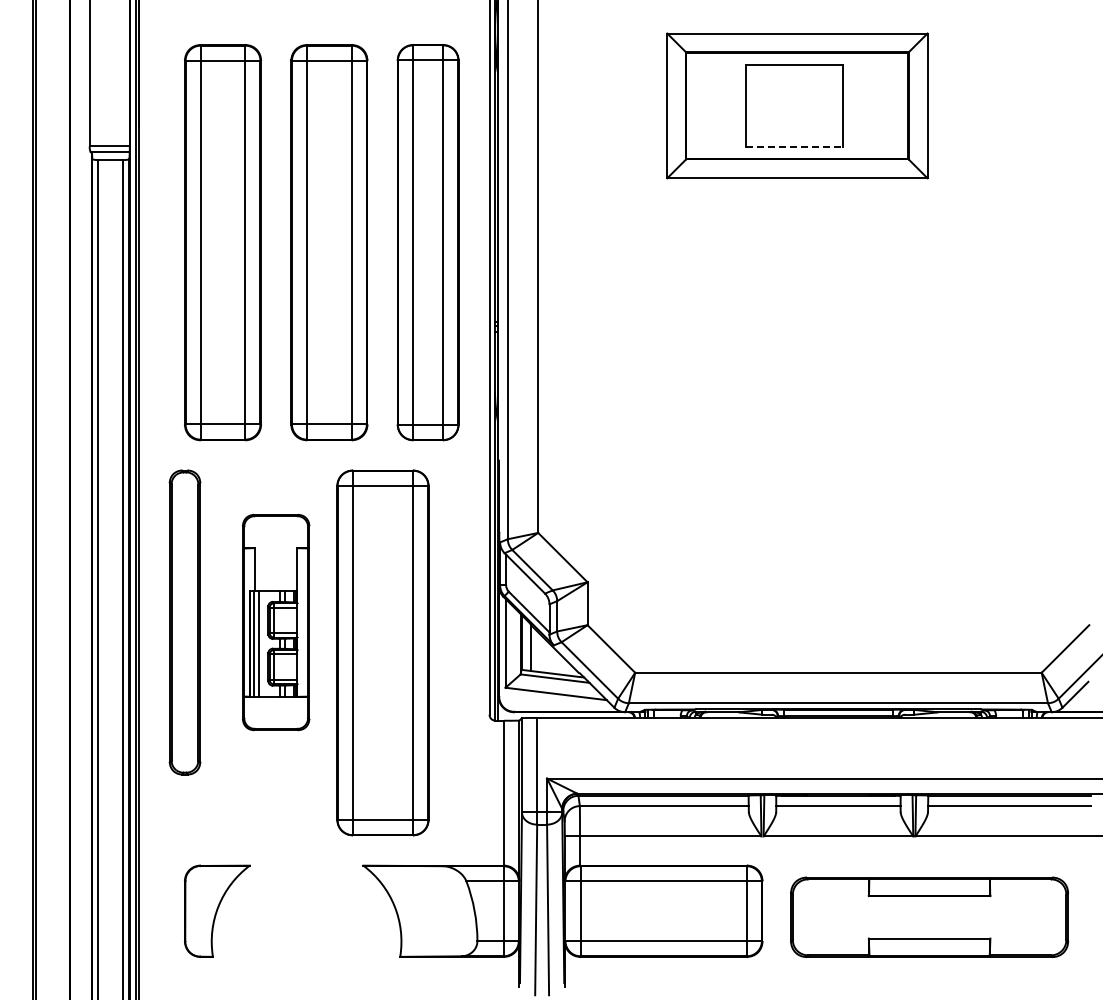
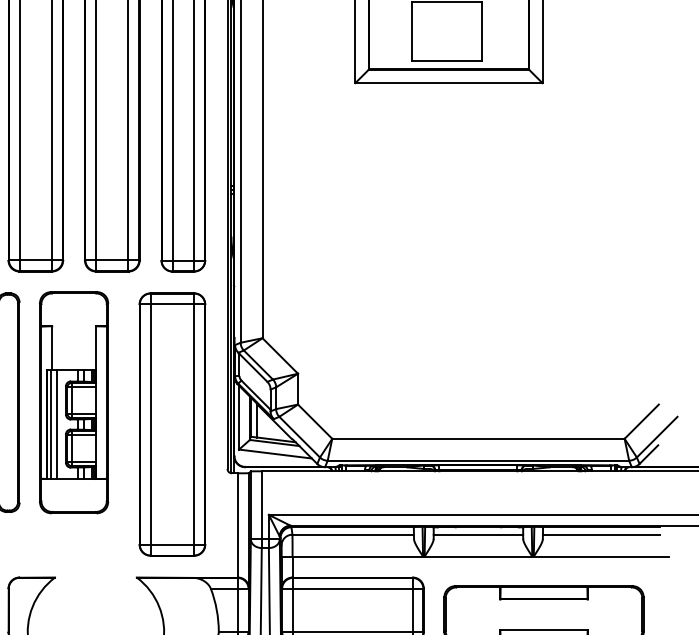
line: (794, 146) -> (446, 60), dashed -> solid
part: (275, 622) -> (73, 402), size x1.43
part: (382, 652) -> (172, 424), moved

